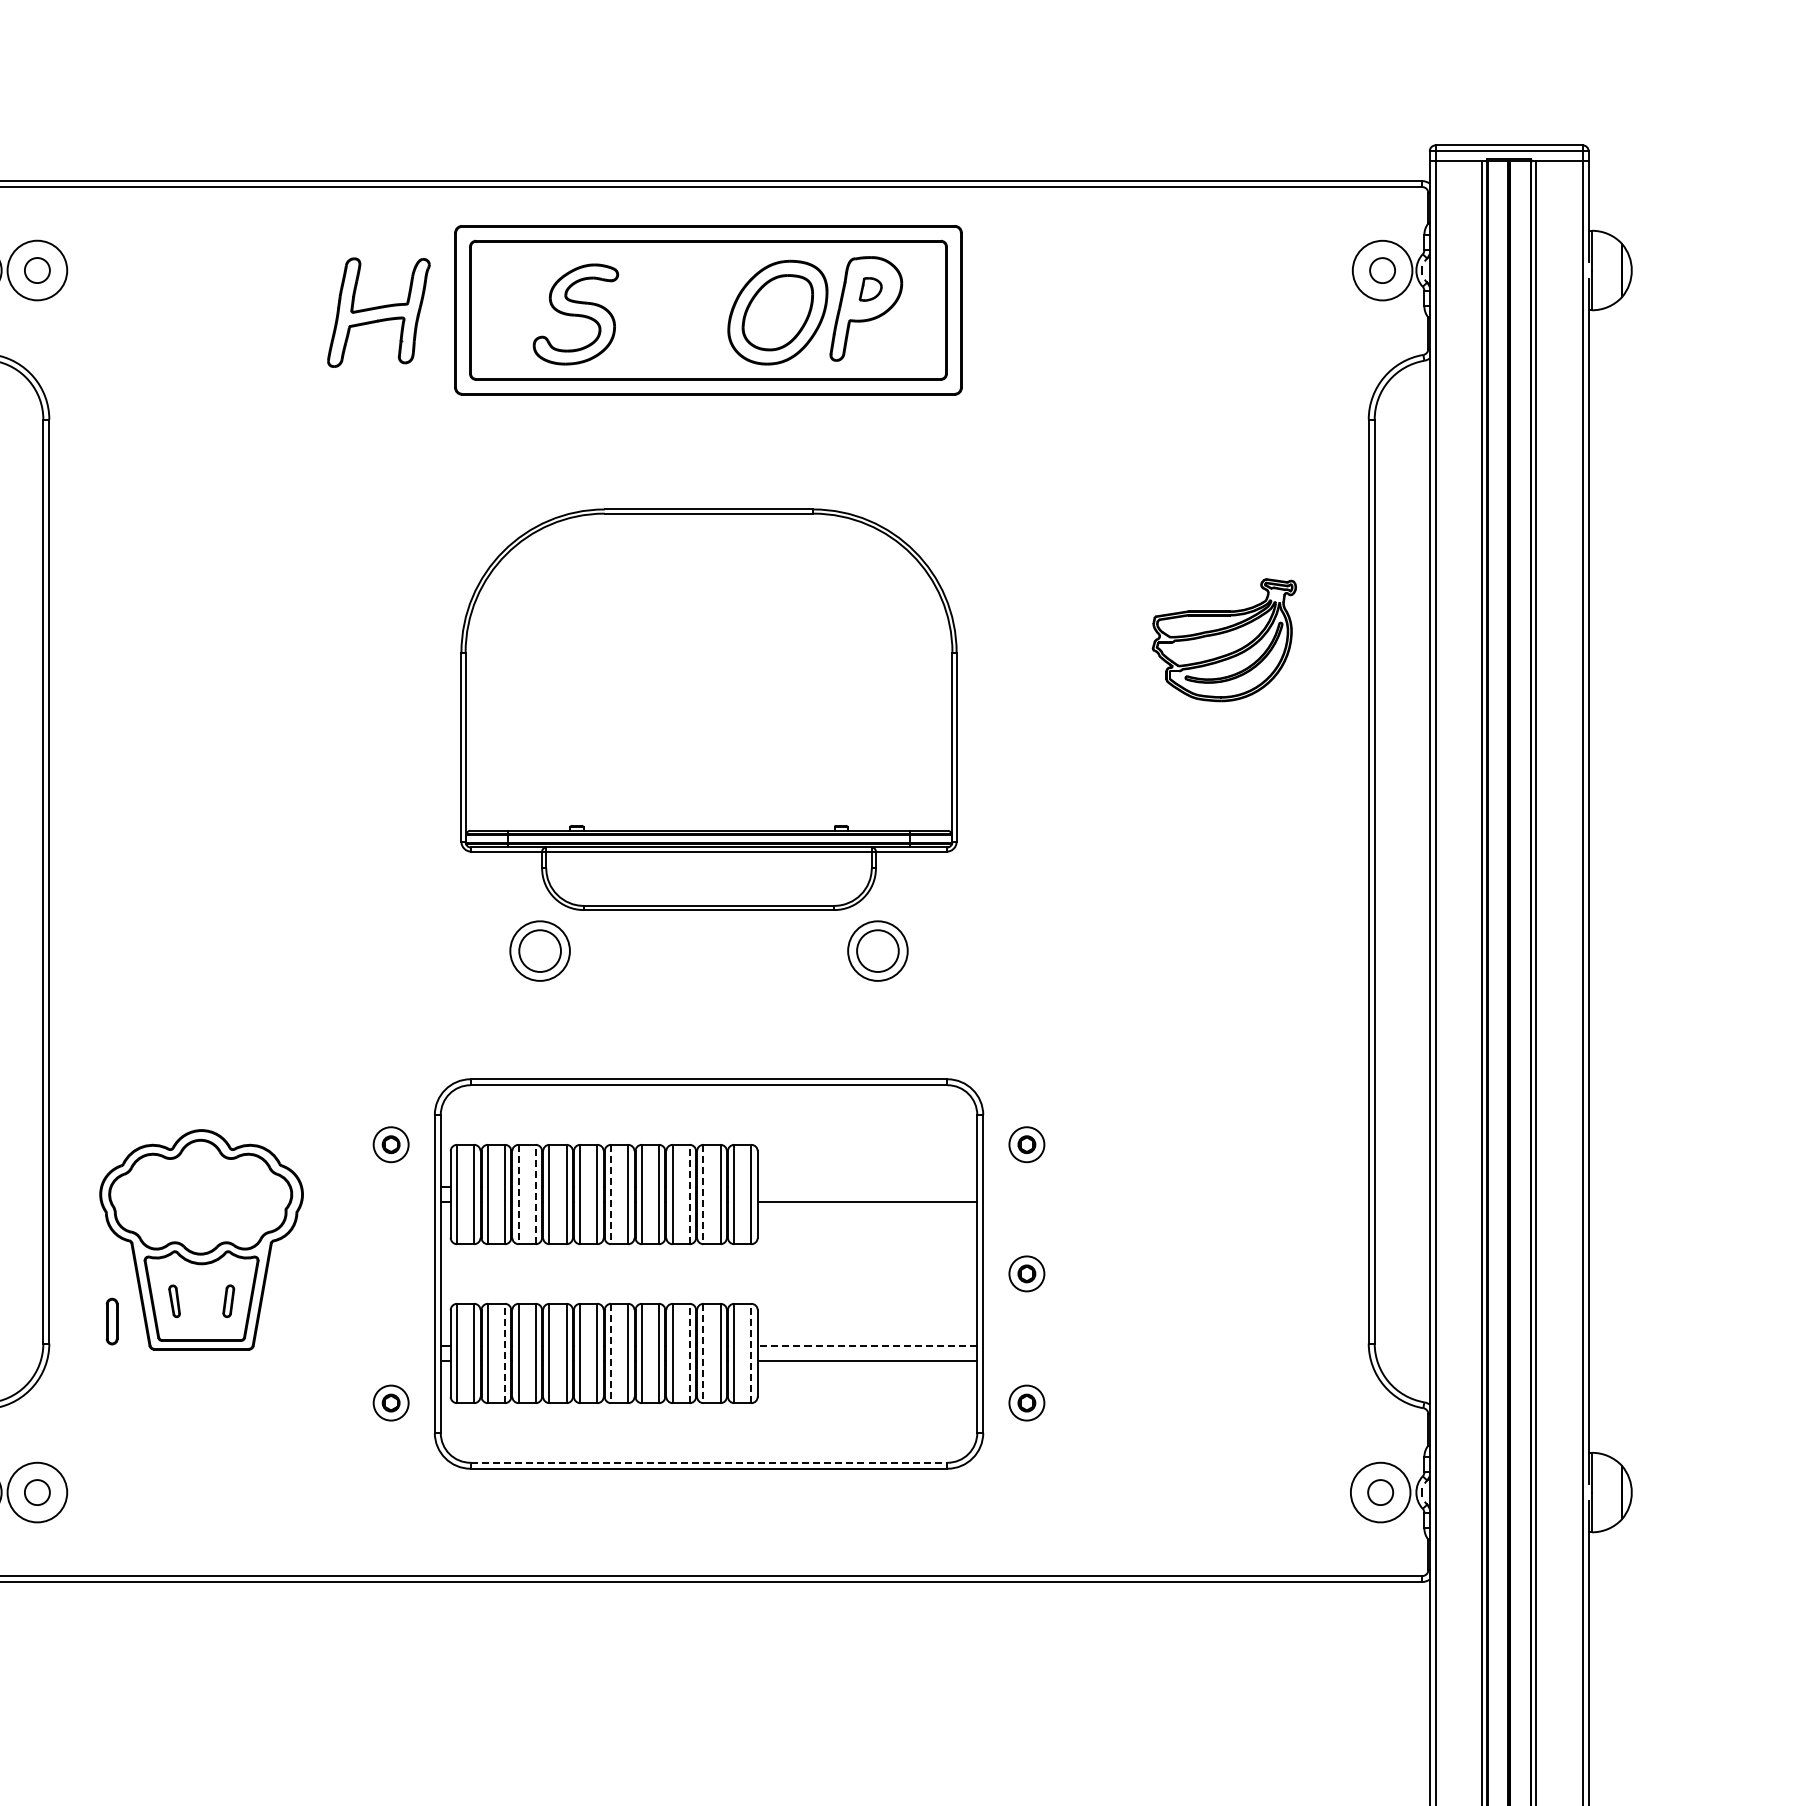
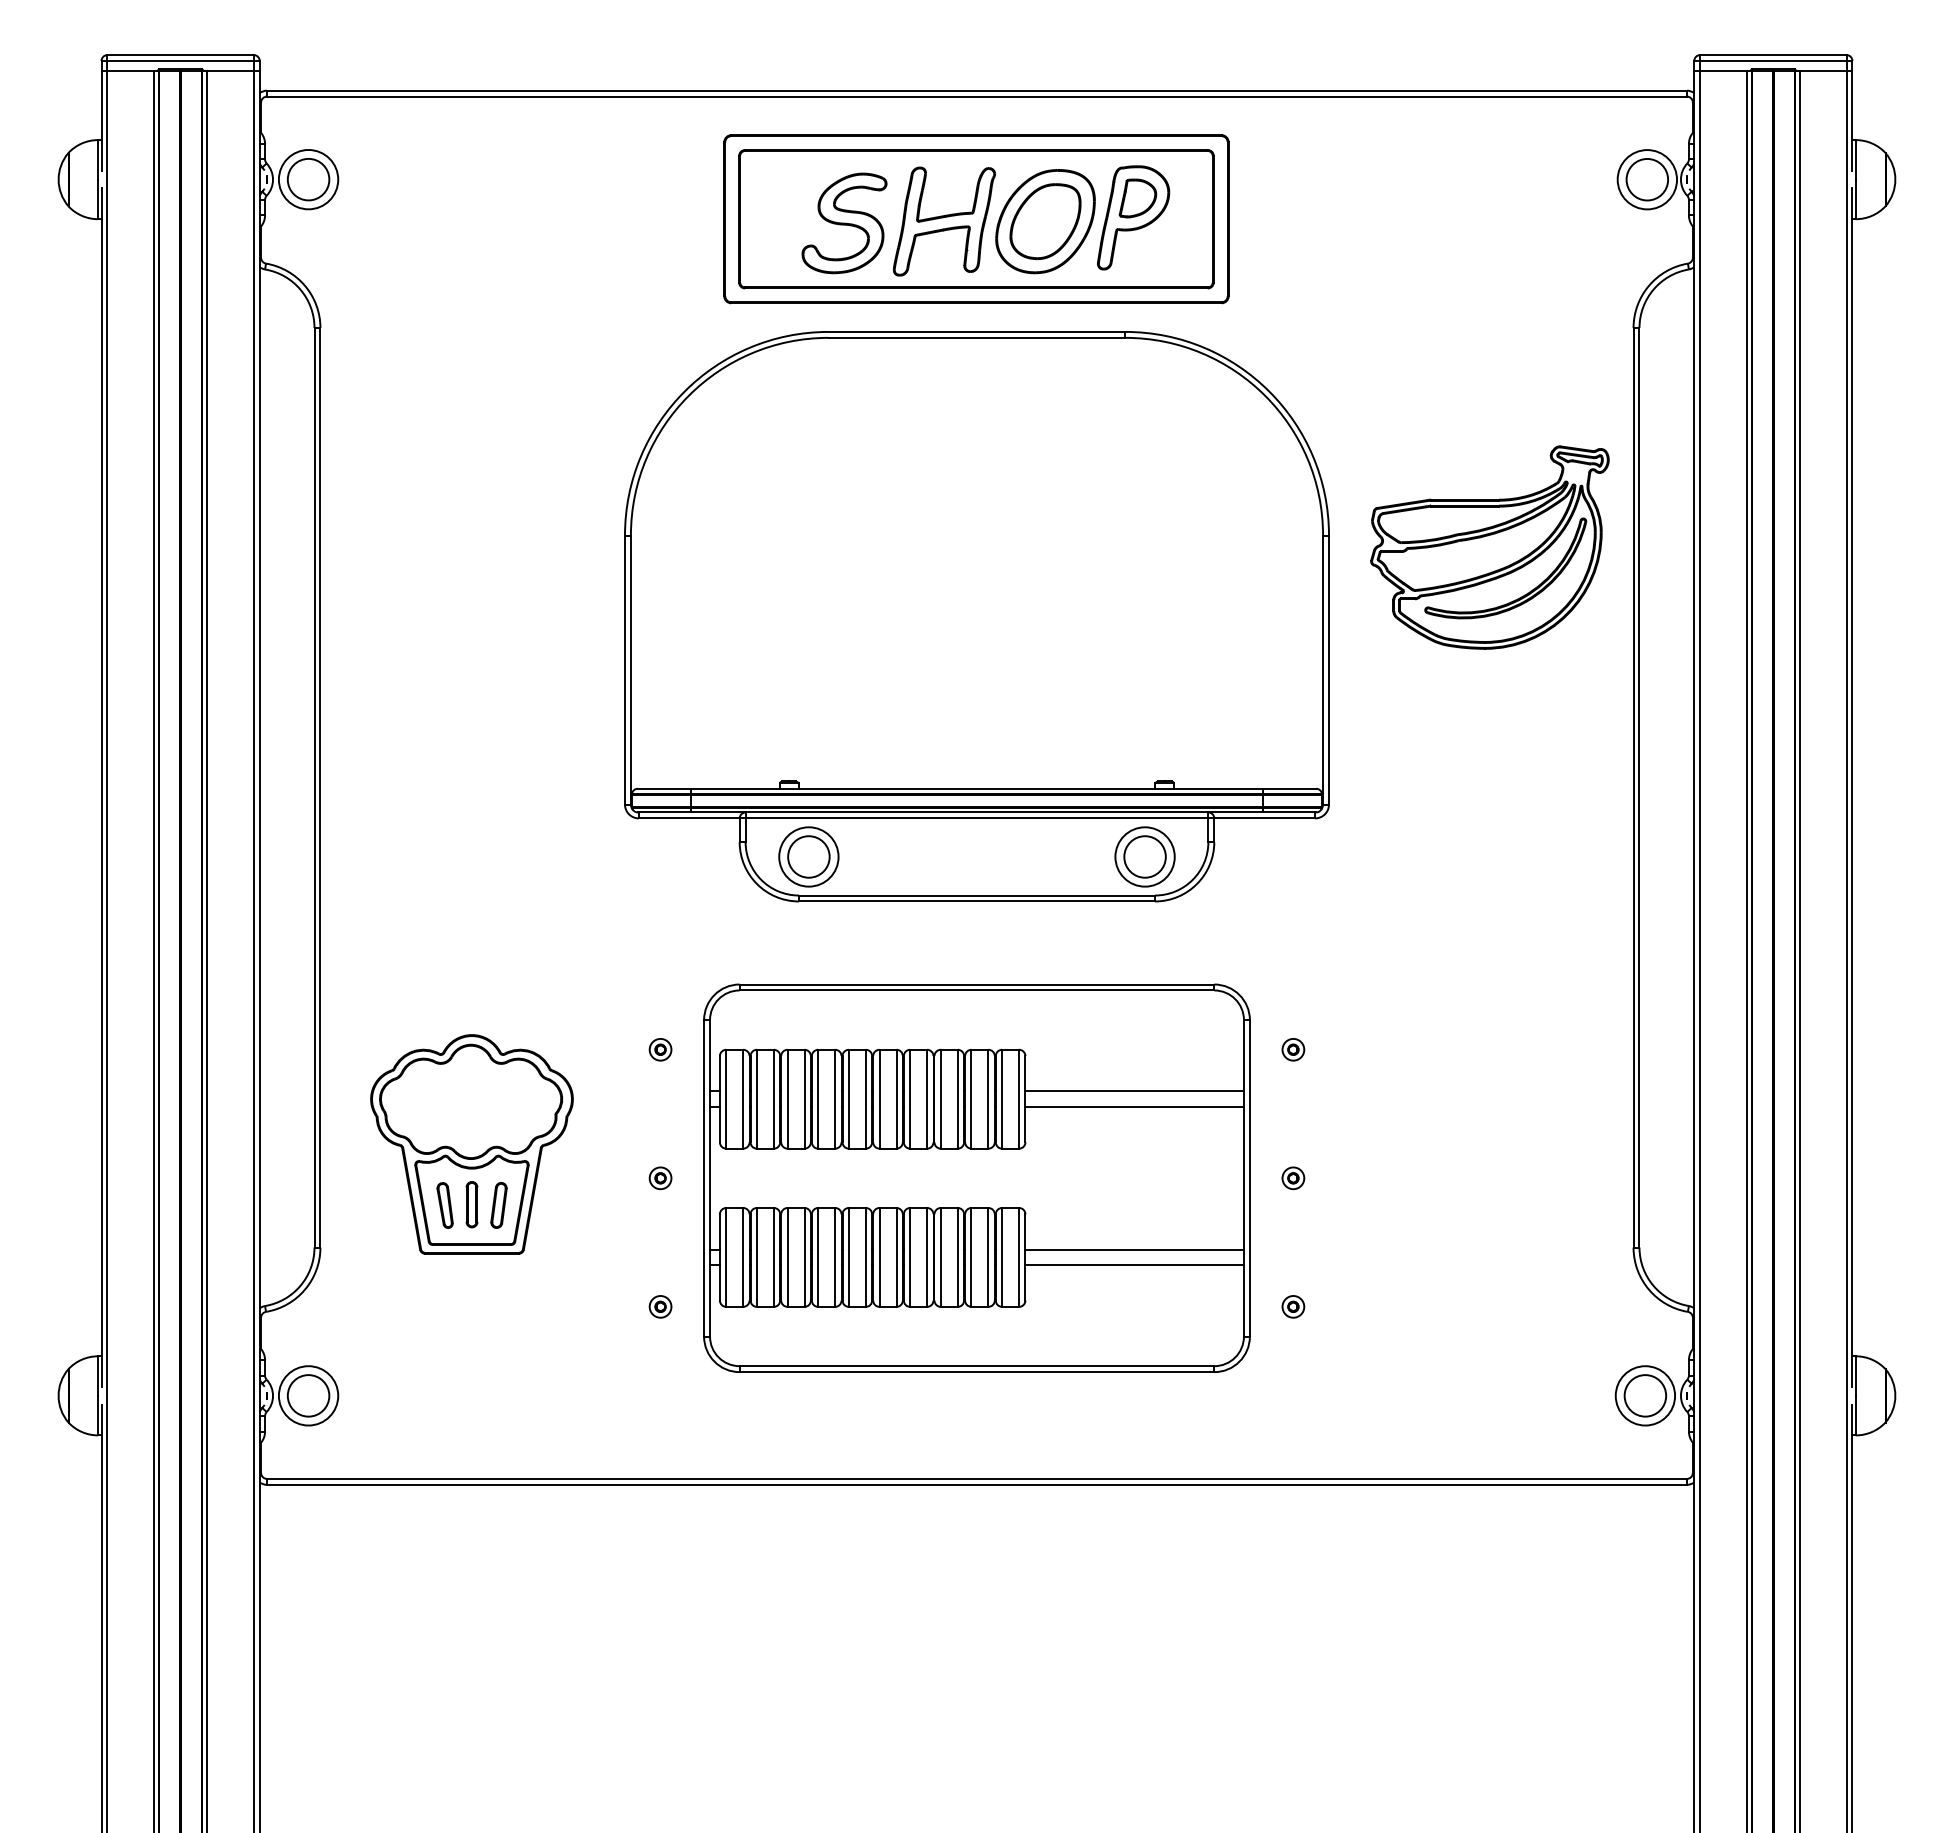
circle: (37, 270) -> (308, 179), size x1.67
circle: (1382, 270) -> (1647, 179), size x1.67
part: (870, 289) -> (1137, 198), size x1.67
part: (378, 312) -> (944, 221), moved
part: (1224, 640) -> (1489, 547), size x1.67
part: (708, 709) -> (976, 616), size x1.43
part: (391, 1144) -> (660, 1049), size x0.62
part: (1027, 1144) -> (1293, 1049), size x0.62
line: (867, 1186) -> (1134, 1091), added
line: (535, 1193) -> (804, 1098), dashed -> solid
line: (689, 1193) -> (957, 1098), dashed -> solid
line: (518, 1194) -> (787, 1099), dashed -> solid
line: (611, 1194) -> (879, 1099), dashed -> solid
line: (703, 1194) -> (971, 1099), dashed -> solid
part: (391, 1274) -> (660, 1178), added
part: (1027, 1274) -> (1293, 1178), size x0.62
part: (173, 1301) -> (444, 1205), size x1.43
part: (228, 1301) -> (498, 1205), size x1.43
part: (111, 1321) -> (471, 1204), moved
line: (867, 1345) -> (1134, 1249), dashed -> solid
line: (504, 1352) -> (773, 1256), dashed -> solid
line: (689, 1352) -> (957, 1256), dashed -> solid
line: (751, 1352) -> (1019, 1256), dashed -> solid
line: (611, 1353) -> (879, 1257), dashed -> solid
line: (703, 1353) -> (971, 1257), dashed -> solid
part: (391, 1402) -> (660, 1306), size x0.62
part: (1027, 1402) -> (1293, 1306), size x0.62
line: (709, 1463) -> (977, 1366), dashed -> solid
circle: (37, 1492) -> (308, 1395), size x1.67
circle: (1380, 1492) -> (1645, 1395), size x1.67

